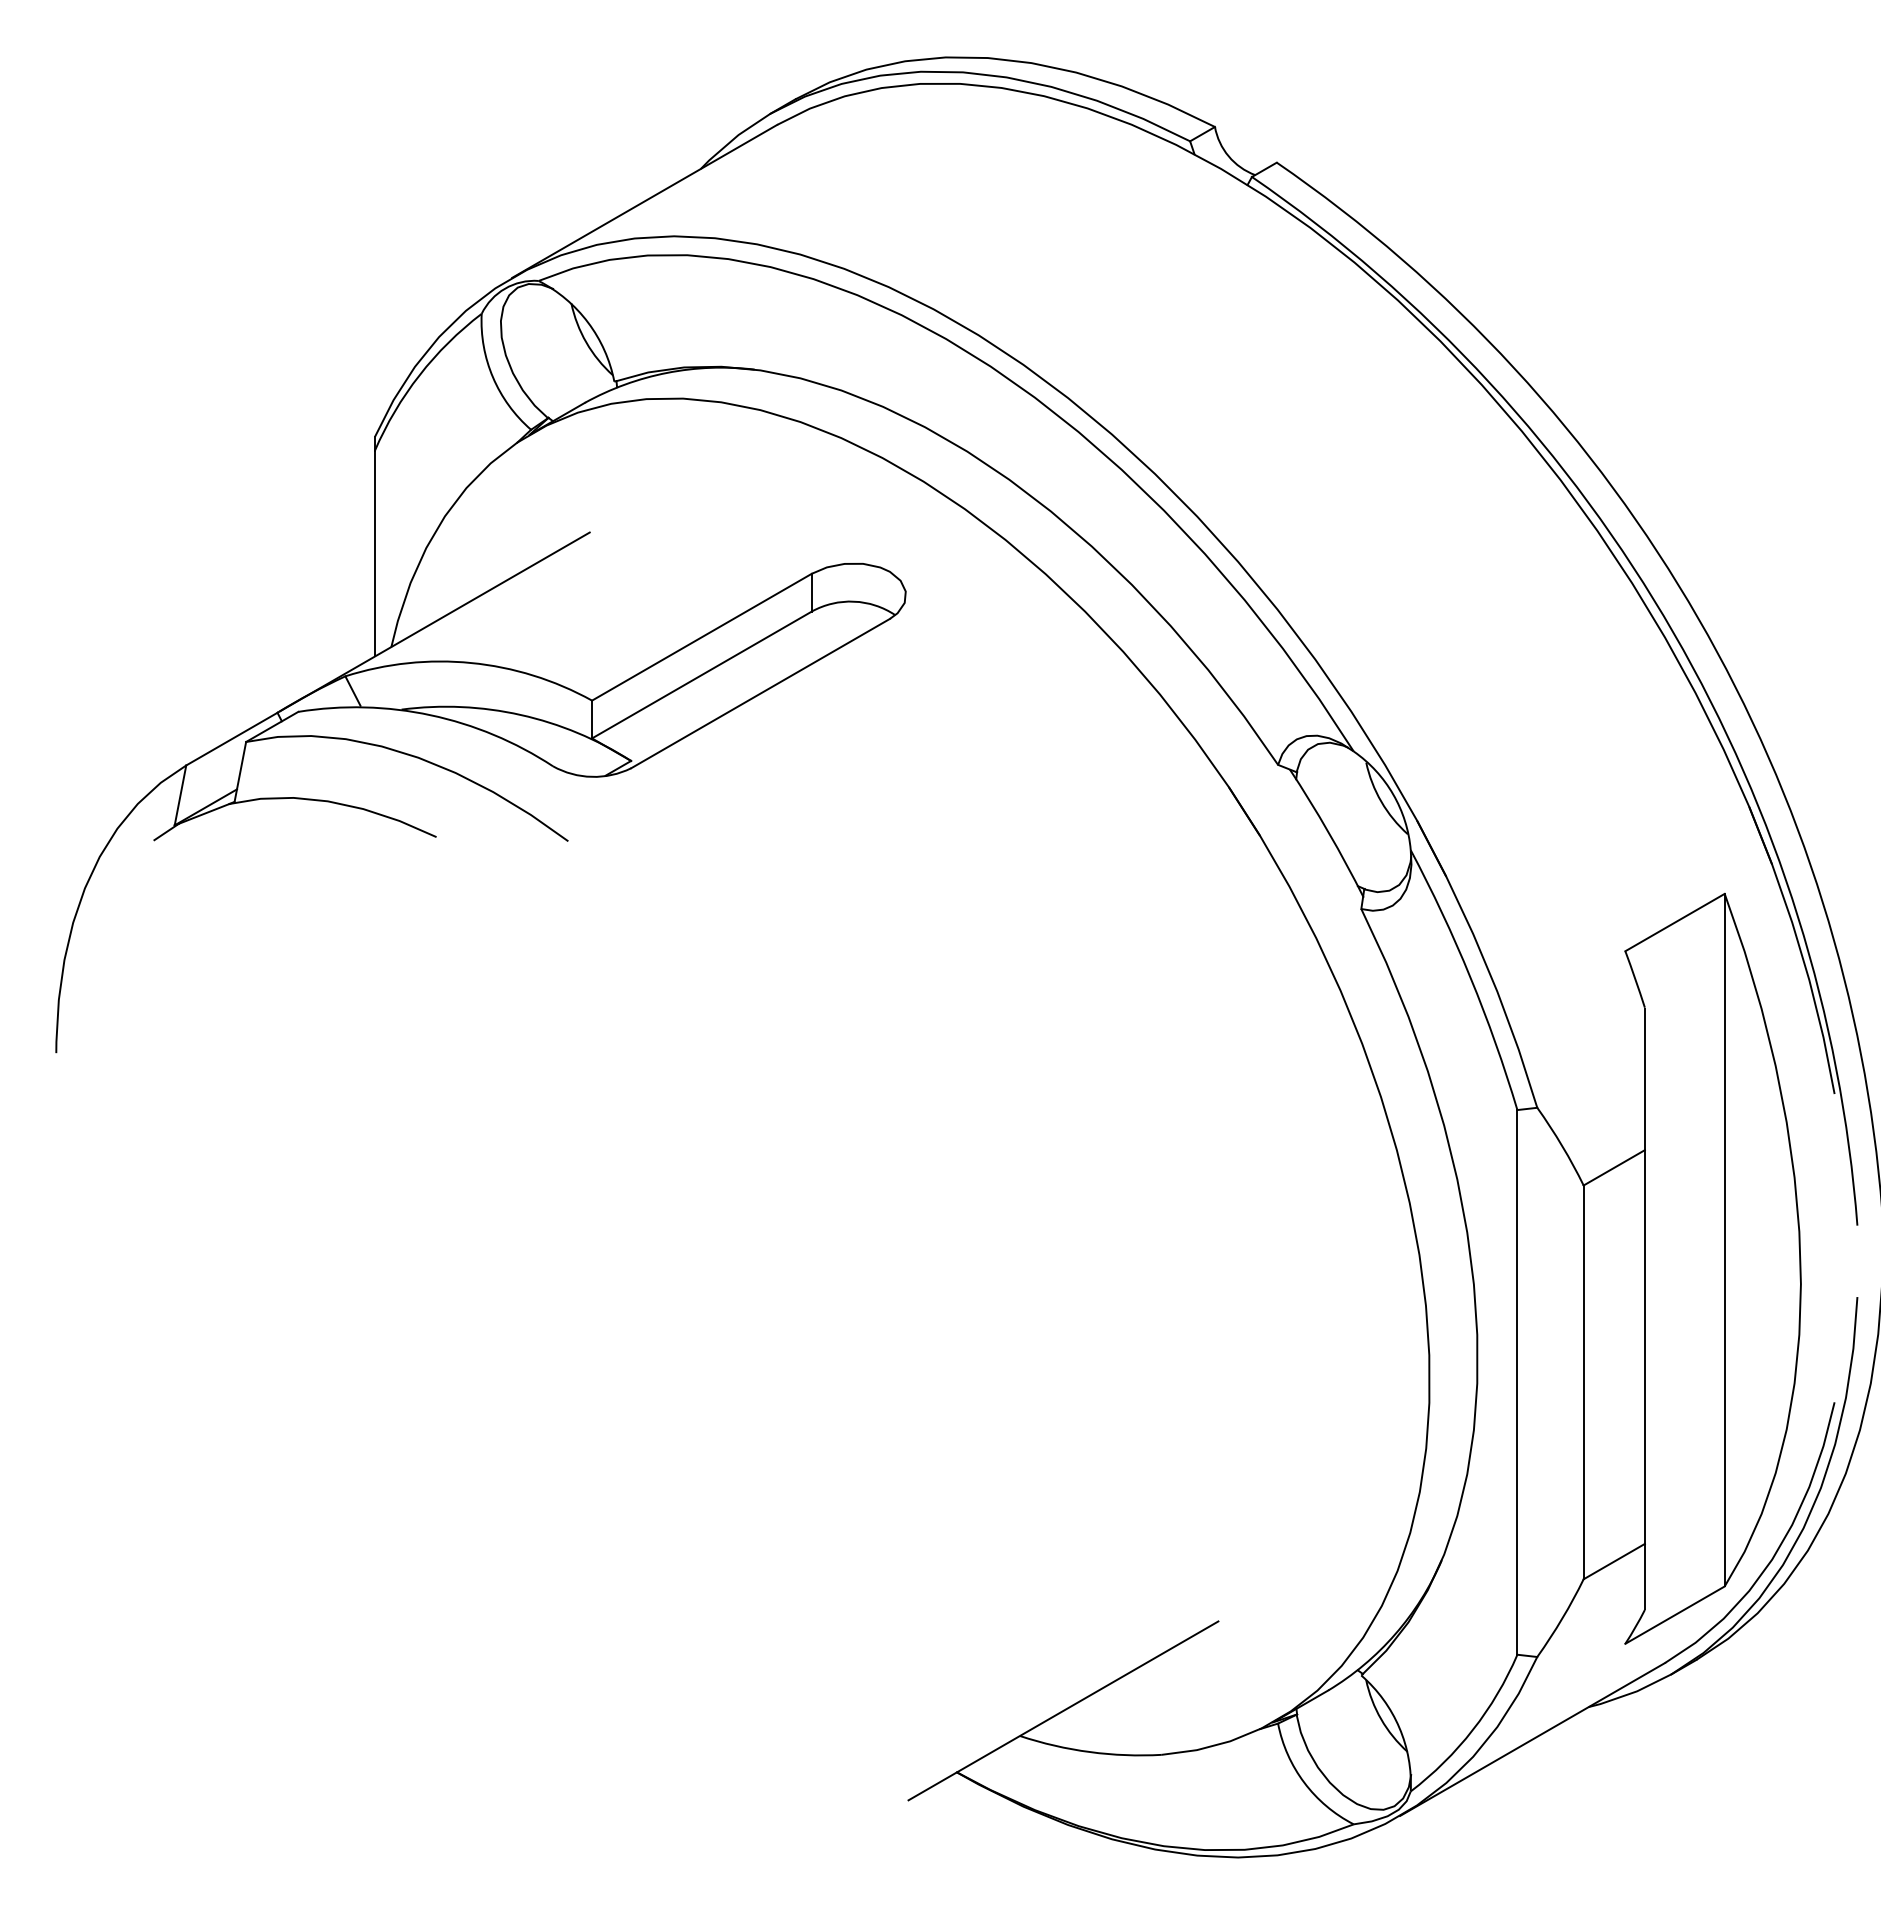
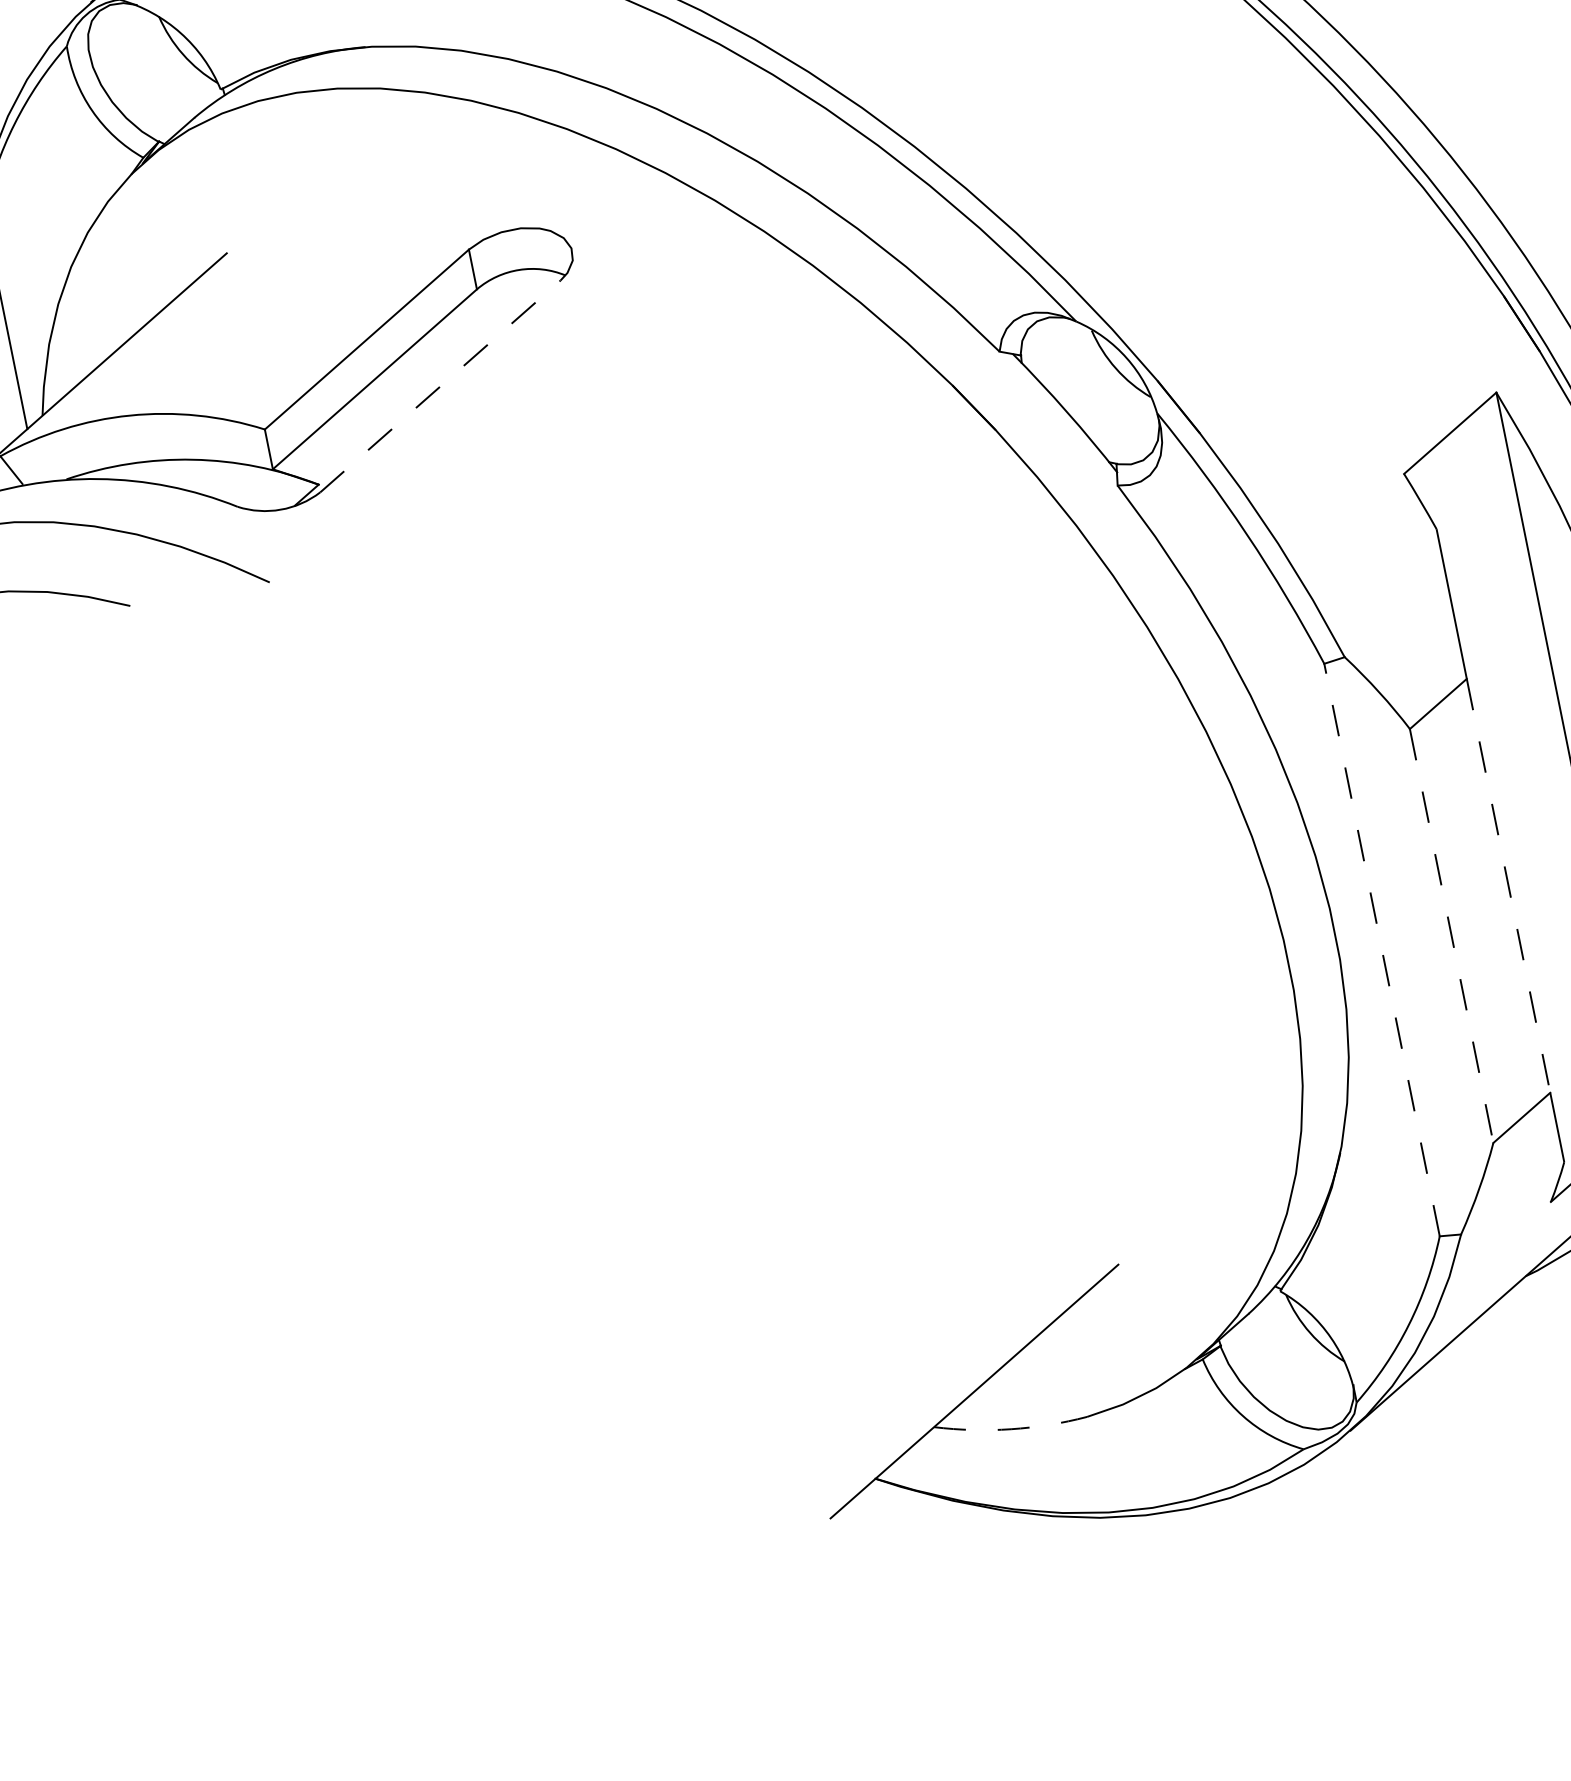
line: (760, 693) -> (440, 386), solid -> dashed
line: (1644, 1347) -> (1508, 886), solid -> dashed
line: (1517, 1381) -> (1381, 949), solid -> dashed
line: (1583, 1382) -> (1451, 936), solid -> dashed
arc: (1090, 1752) -> (1011, 1429), solid -> dashed

